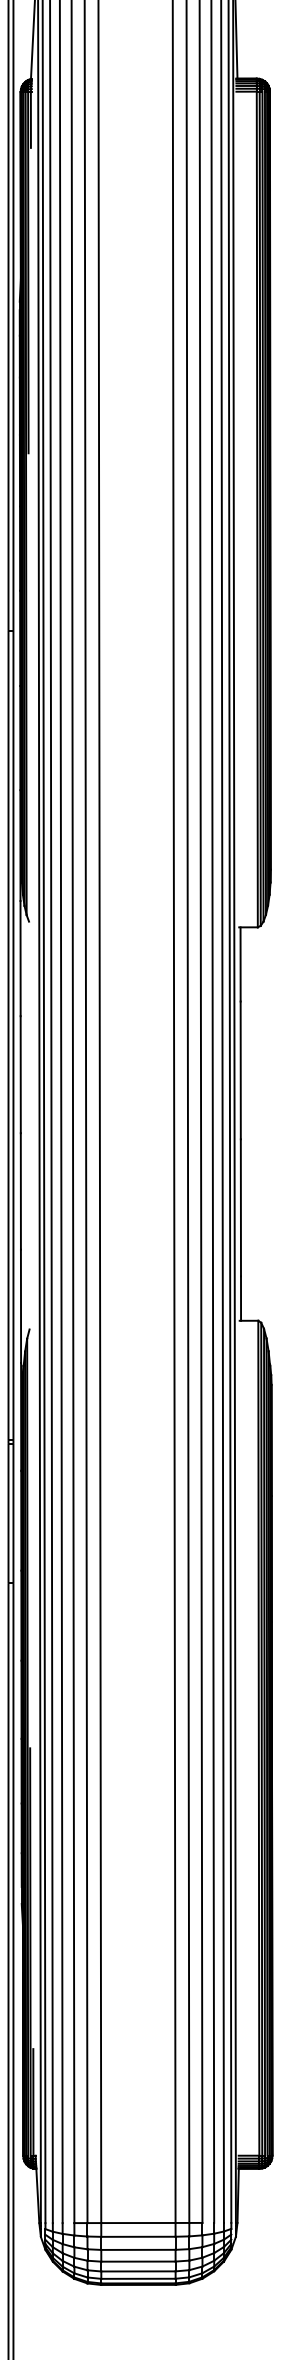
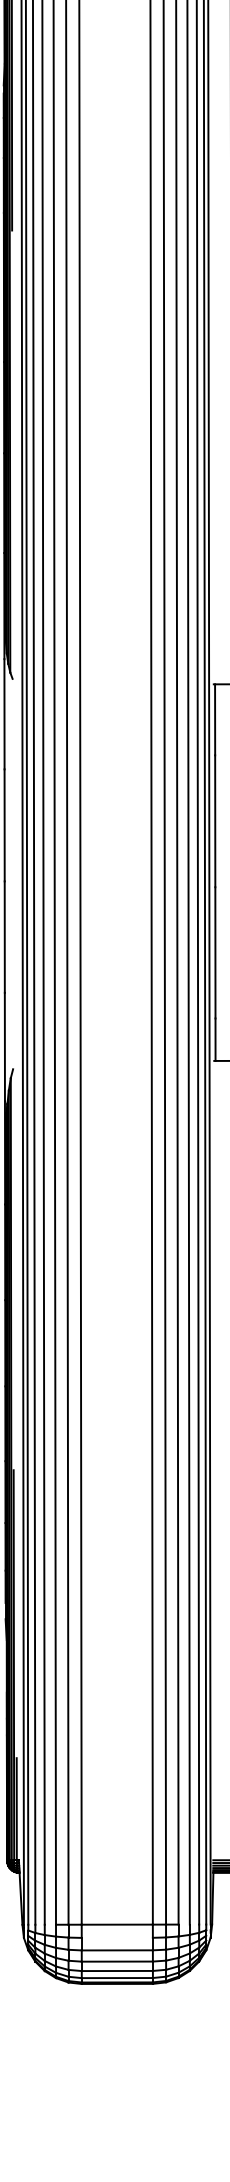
line: (138, 2236) -> (117, 1937), removed

